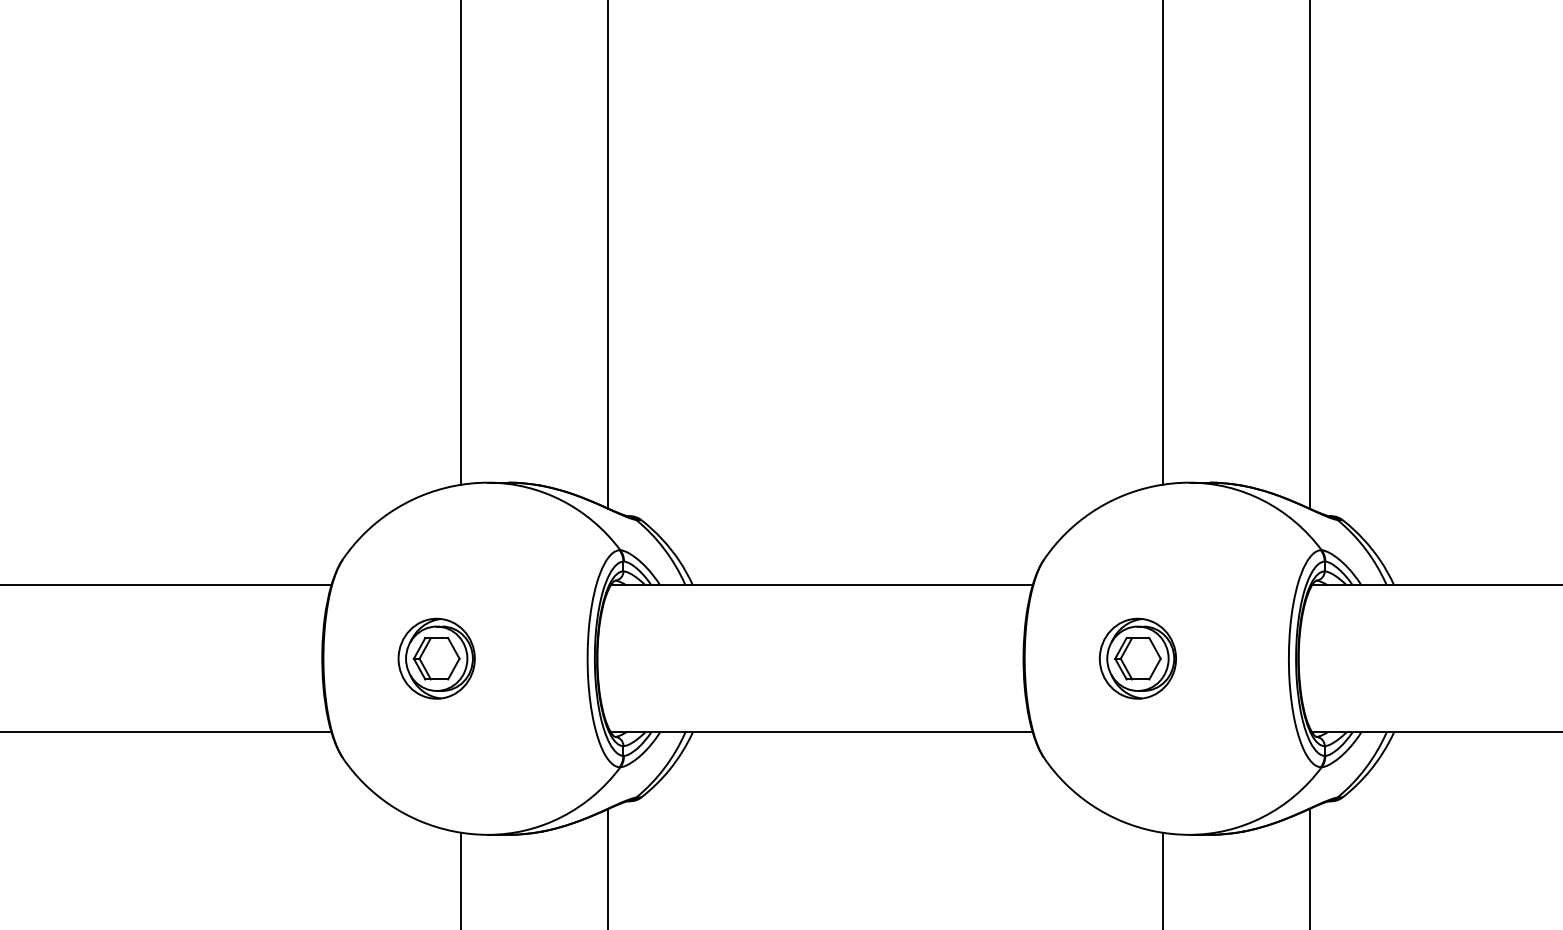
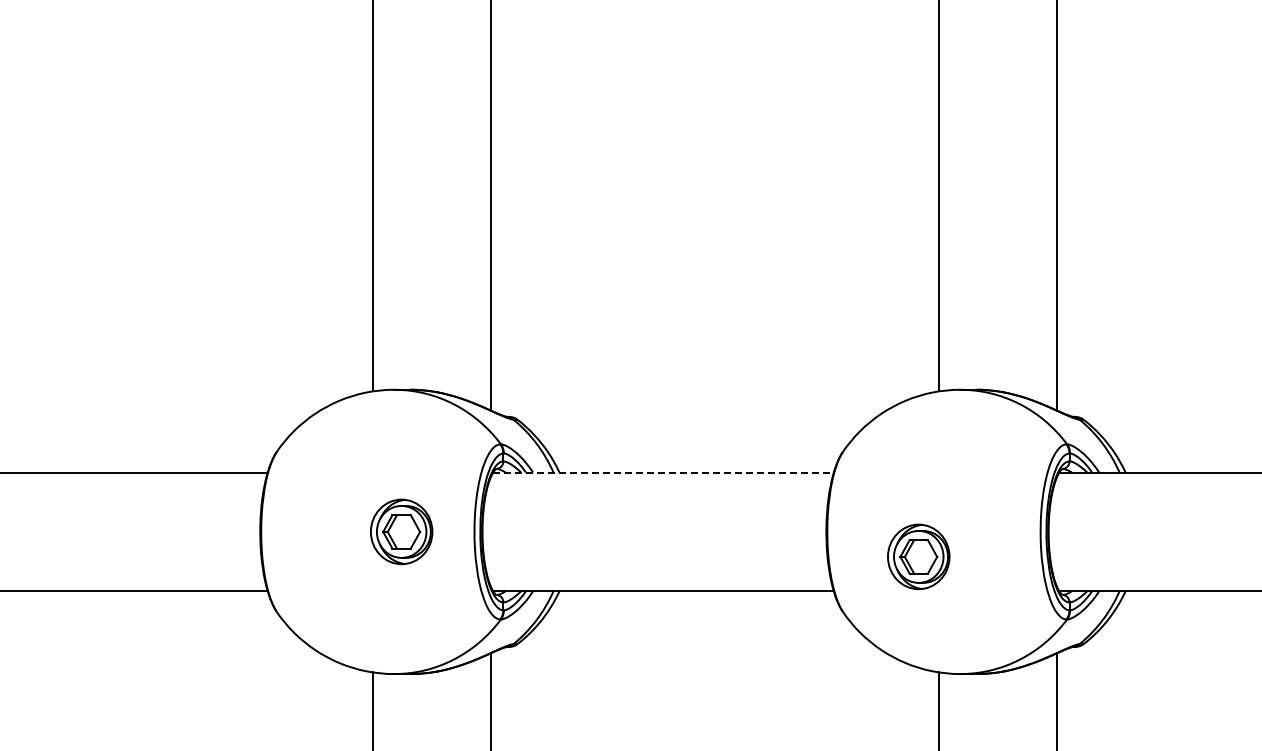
line: (822, 585) -> (664, 472), solid -> dashed
part: (436, 658) -> (401, 531), moved
part: (1137, 658) -> (918, 556), moved

